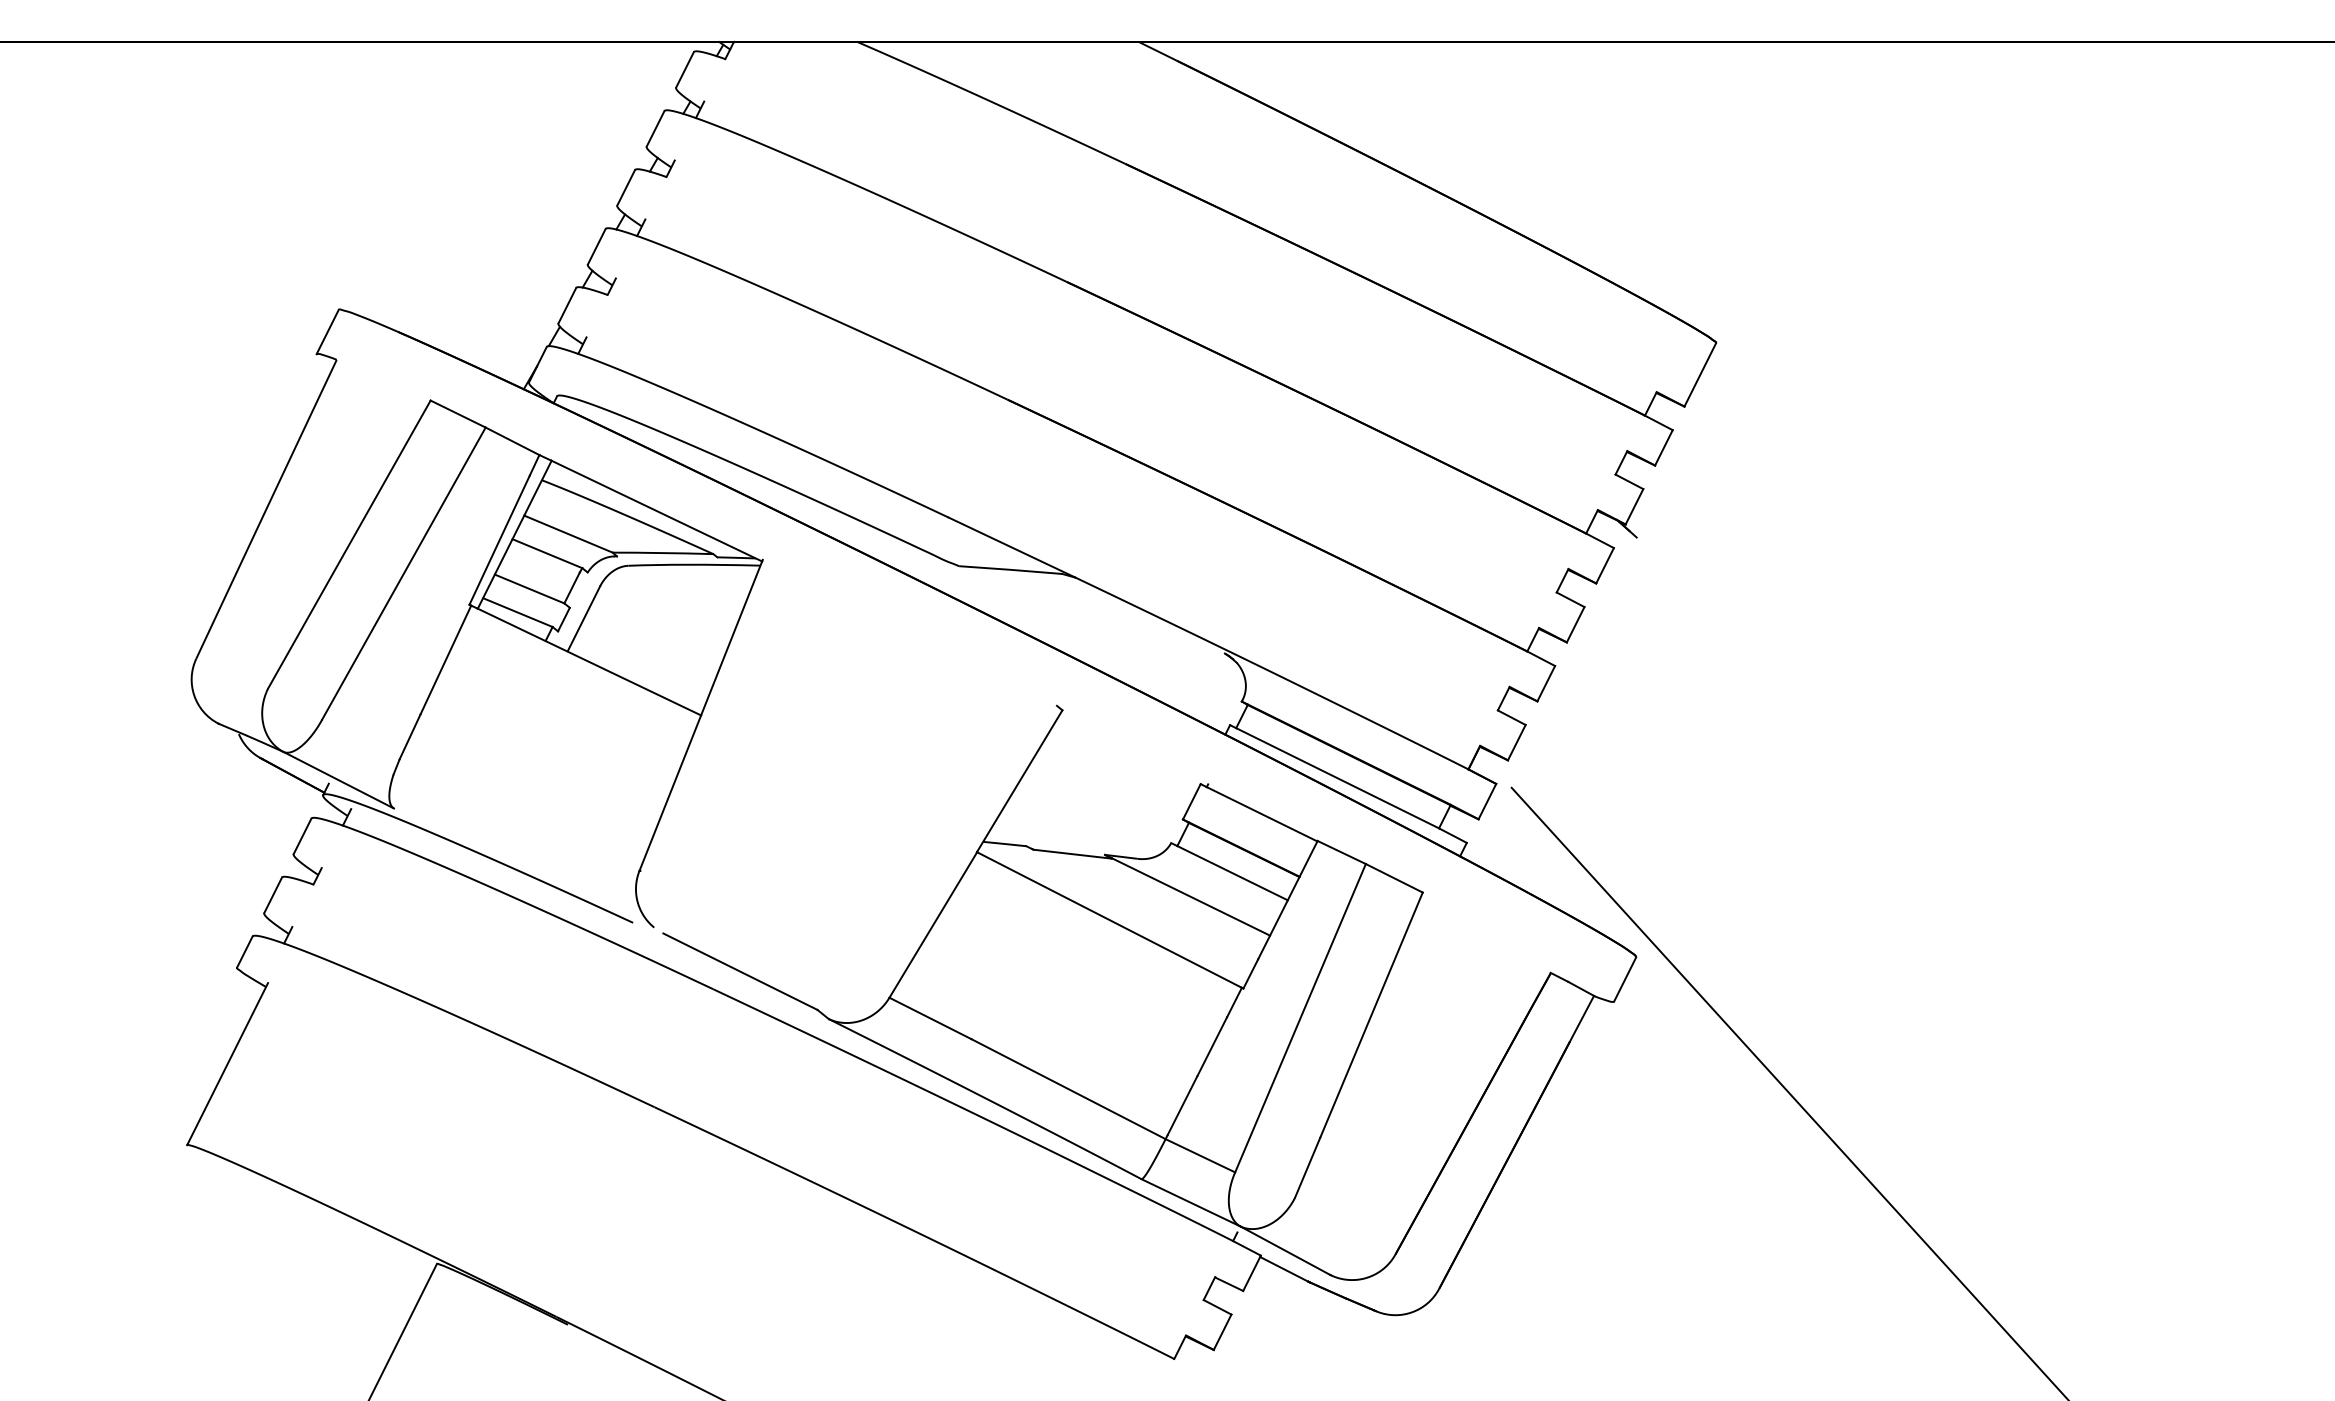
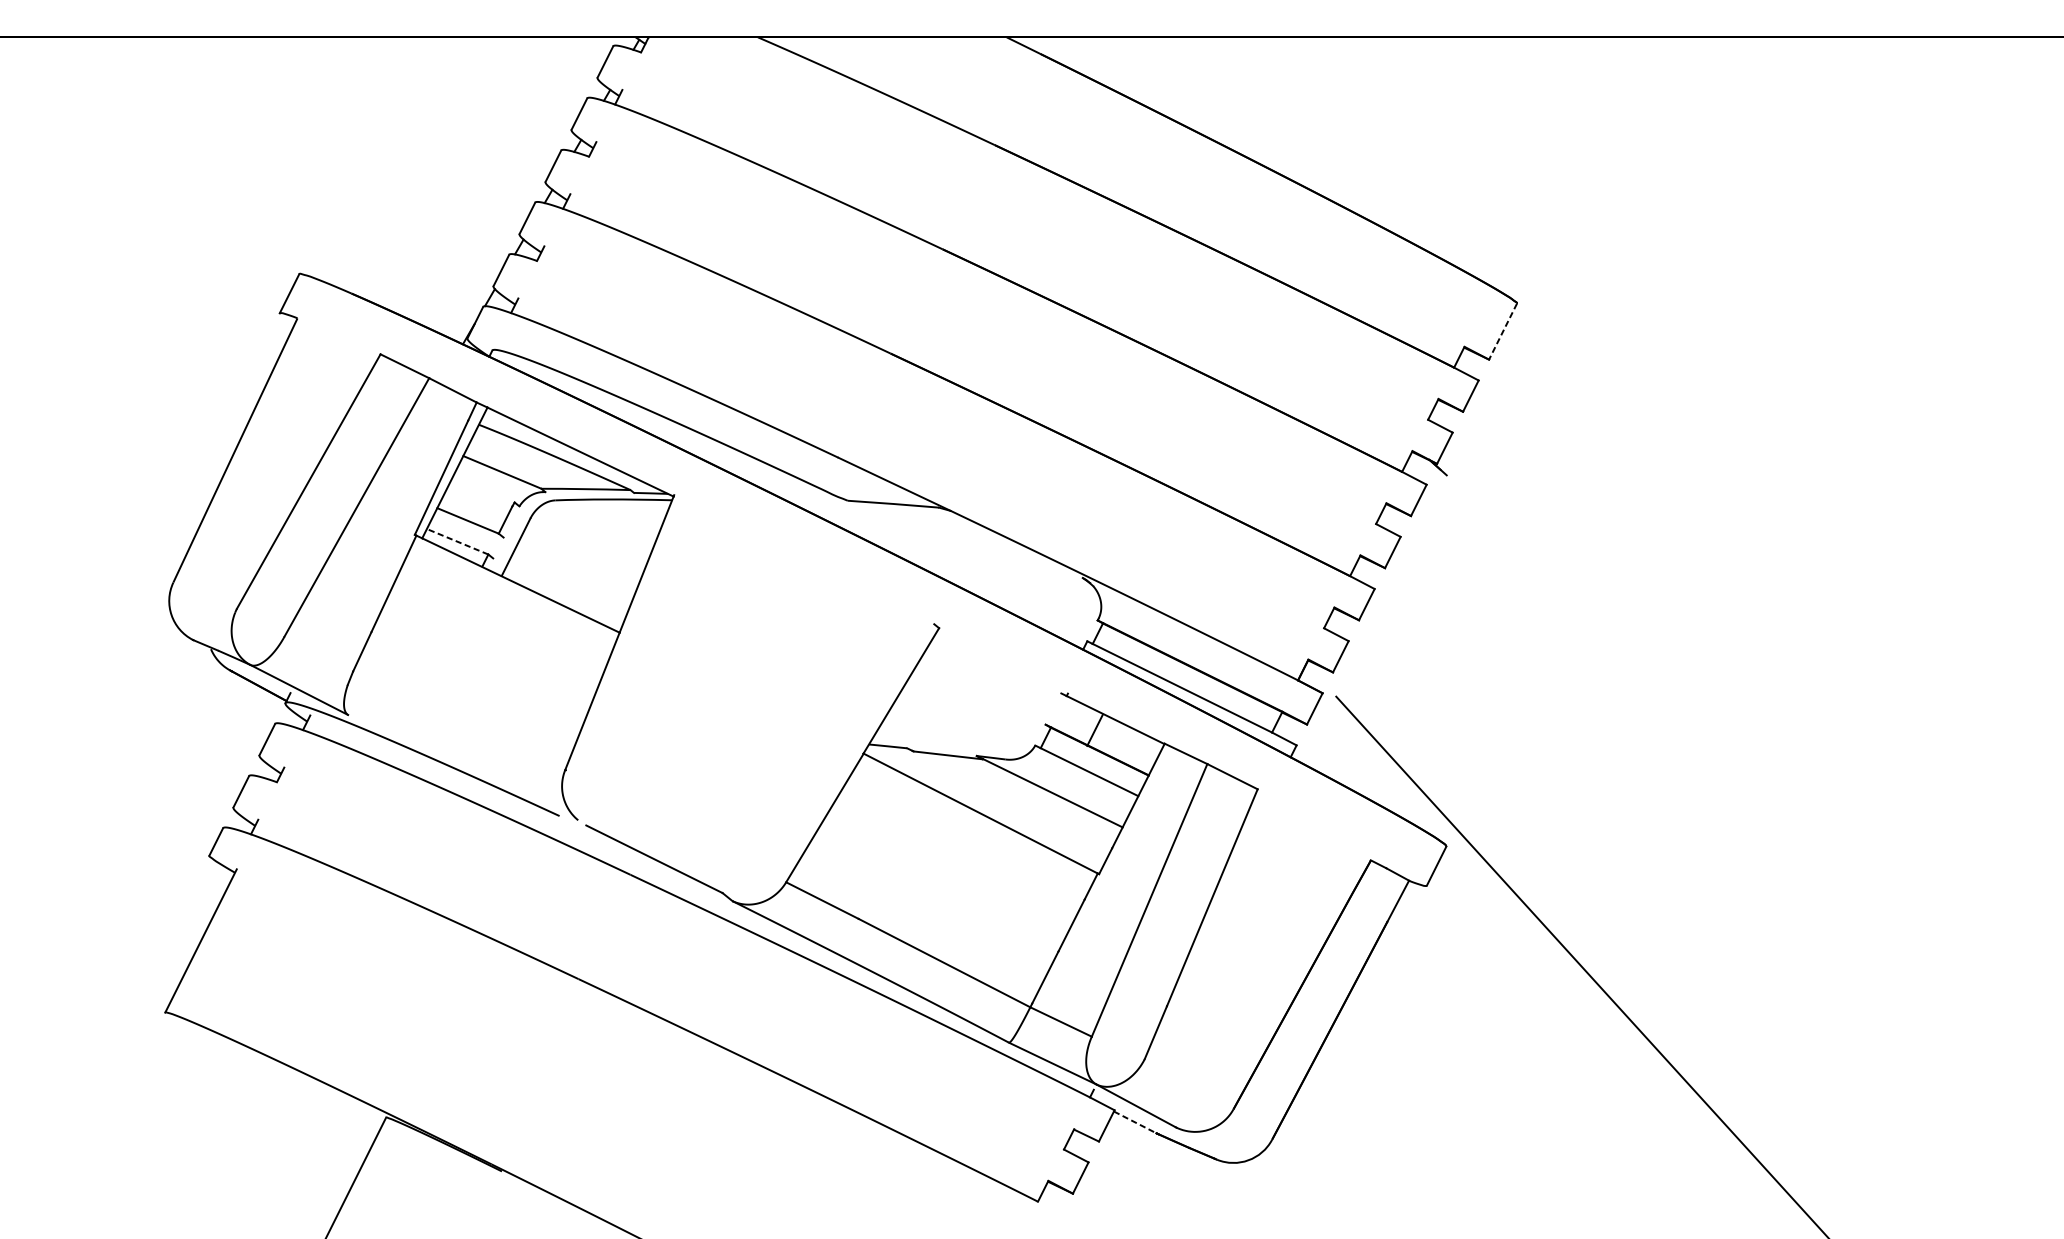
line: (1700, 375) -> (1503, 332), solid -> dashed
line: (547, 553) -> (483, 489), removed
line: (517, 612) -> (457, 541), solid -> dashed
line: (563, 619) -> (498, 547), removed
line: (1191, 801) -> (1094, 730), moved
line: (1284, 1269) -> (1135, 1122), solid -> dashed

